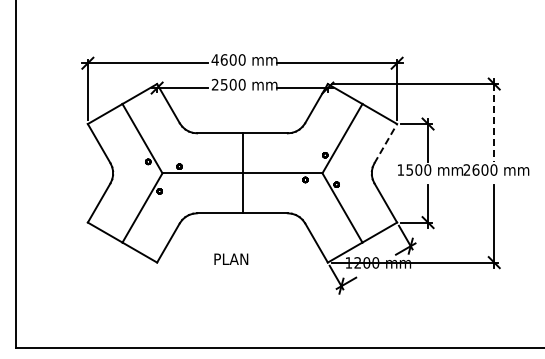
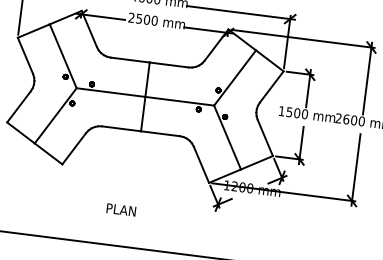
line: (494, 122) -> (367, 80), dashed -> solid
line: (385, 143) -> (271, 86), dashed -> solid
text: (231, 258) -> (121, 209), moved

